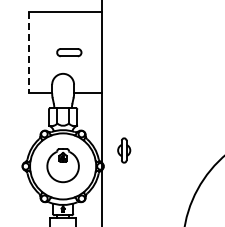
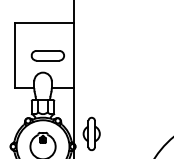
line: (28, 52) -> (15, 55), dashed -> solid
part: (69, 52) -> (48, 55), size x1.67
part: (124, 150) -> (92, 133), size x1.67

